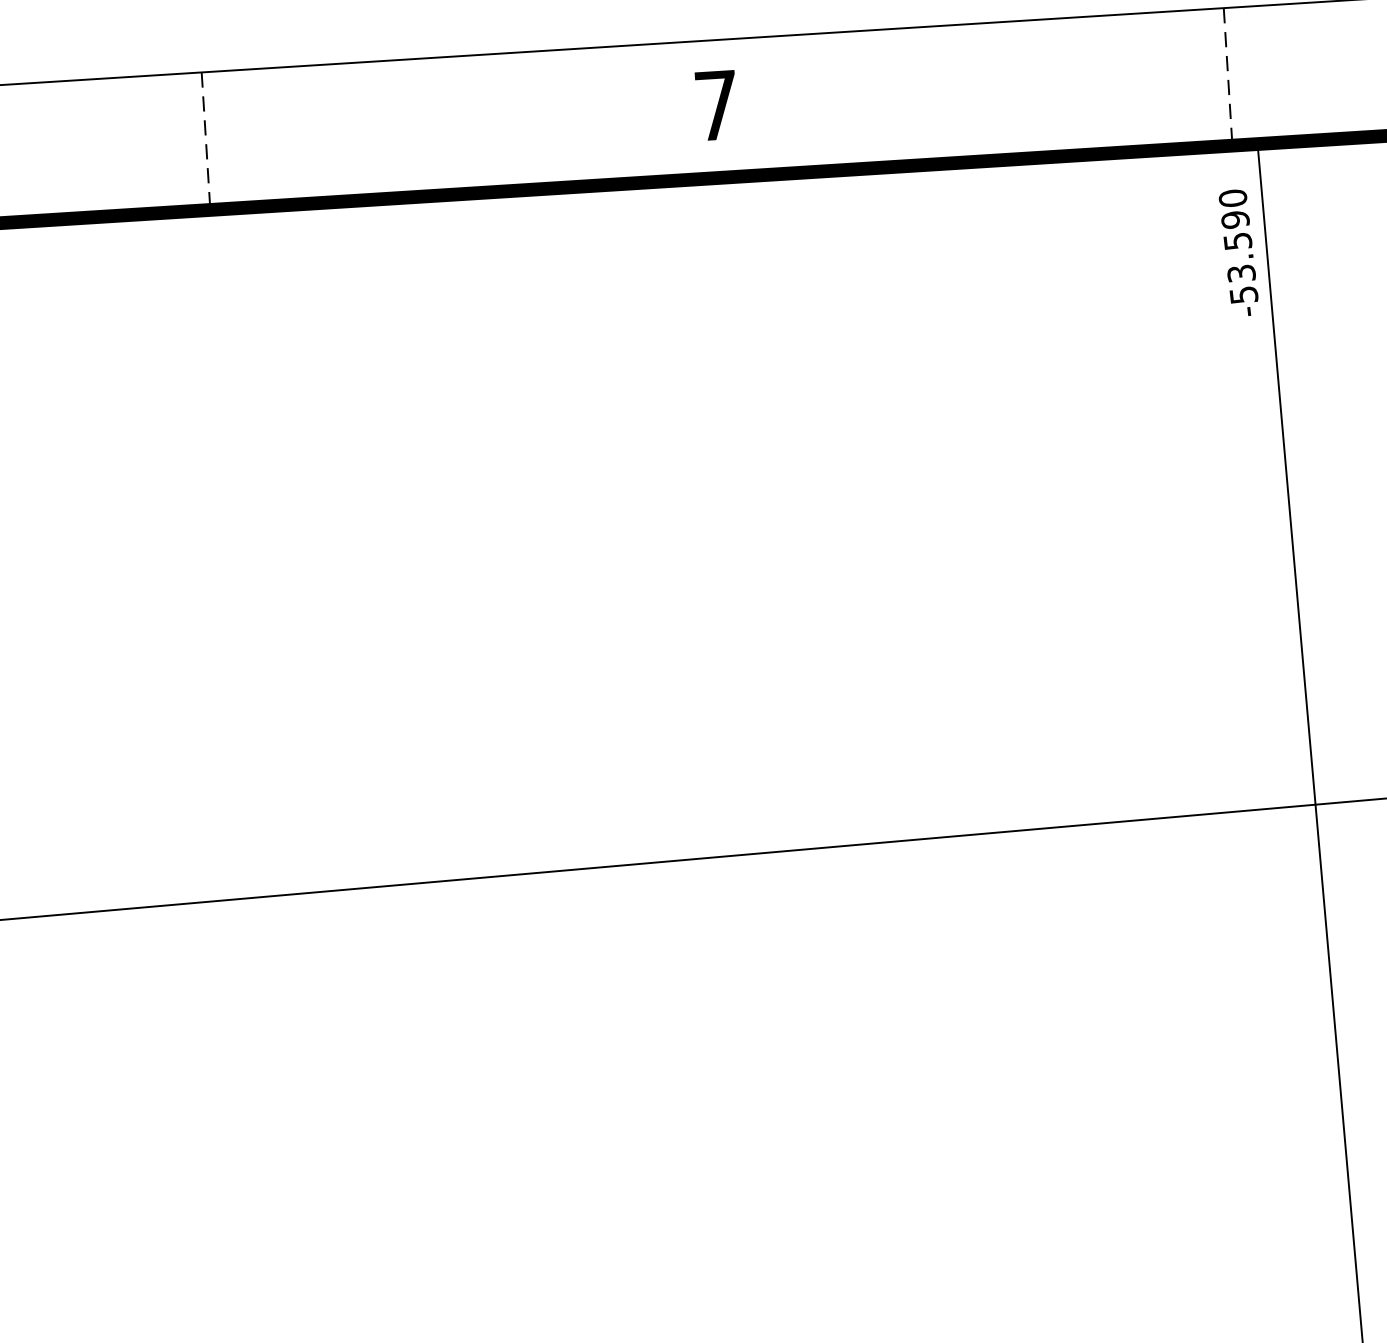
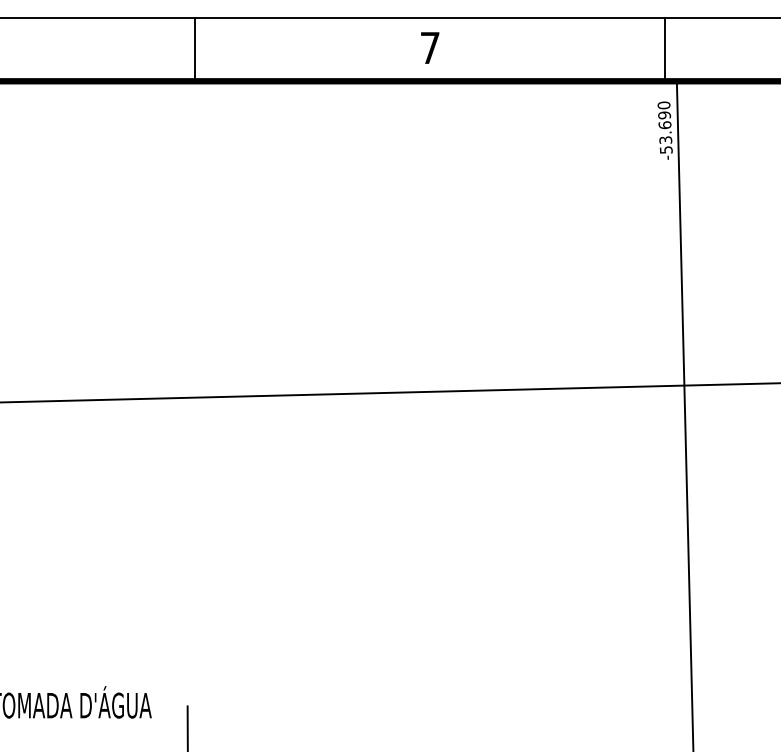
line: (1228, 76) -> (665, 49), dashed -> solid
line: (206, 140) -> (195, 49), dashed -> solid
text: (1236, 241) -> (664, 125), -53.590 -> -53.690

